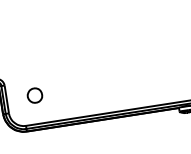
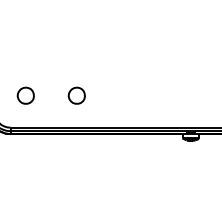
part: (79, 88) -> (76, 95), added

